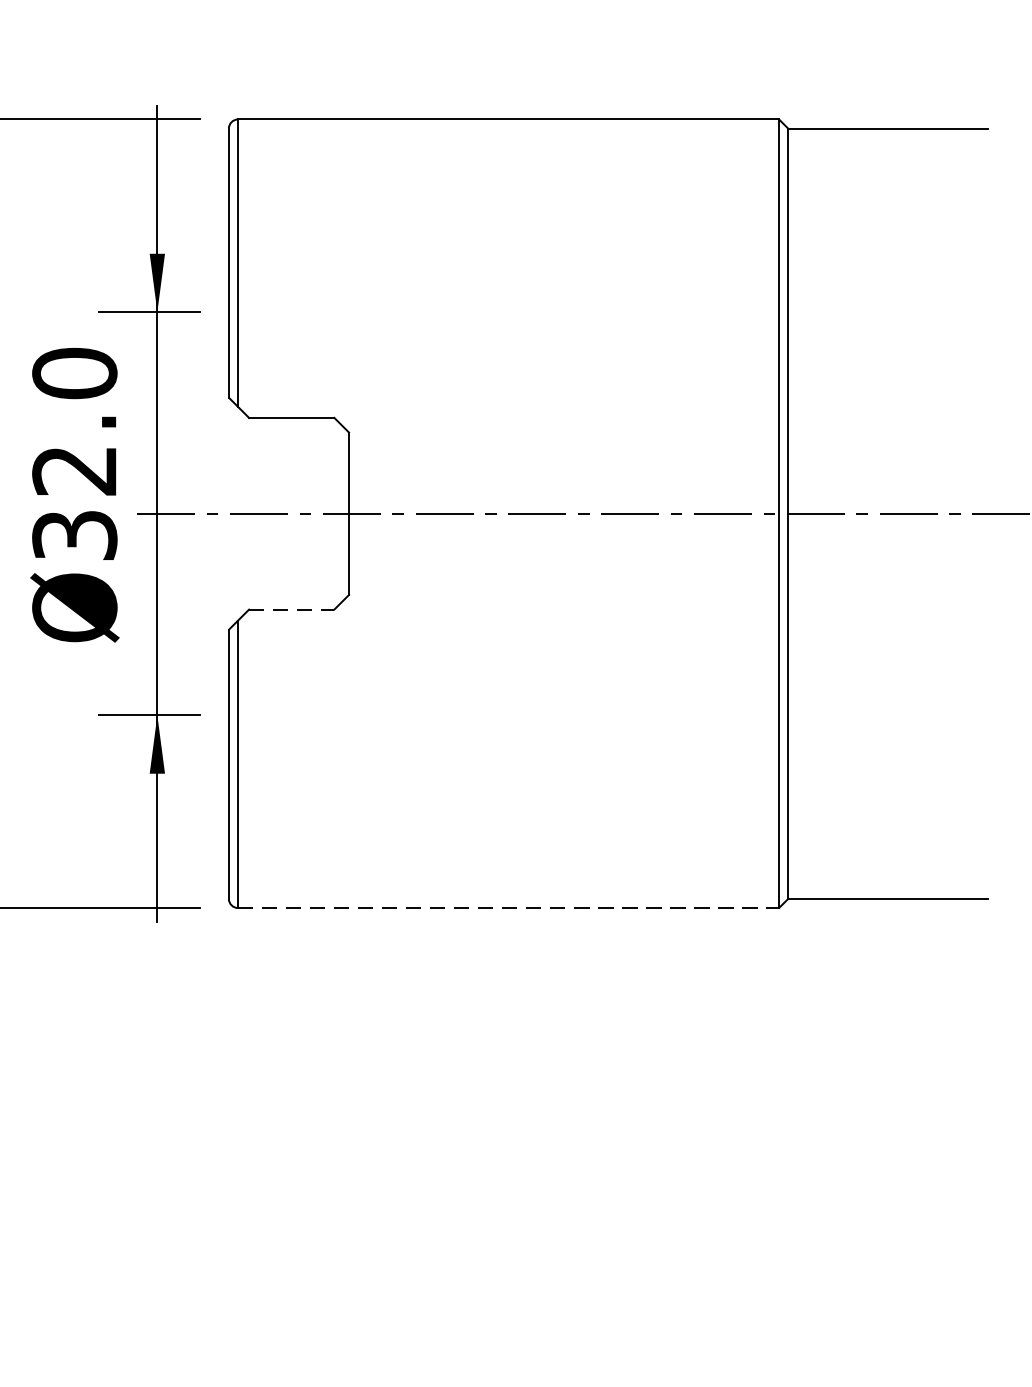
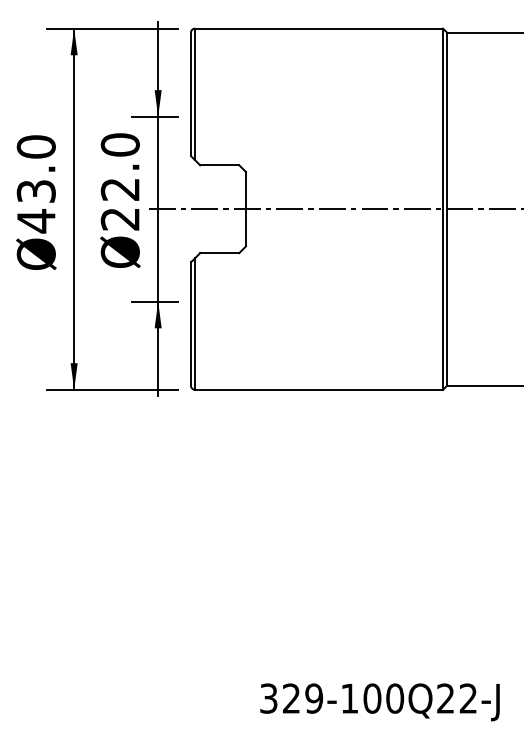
text: (75, 536) -> (120, 219), Ø32.0 -> Ø22.0
line: (291, 610) -> (219, 253), dashed -> solid
line: (509, 907) -> (319, 389), dashed -> solid

